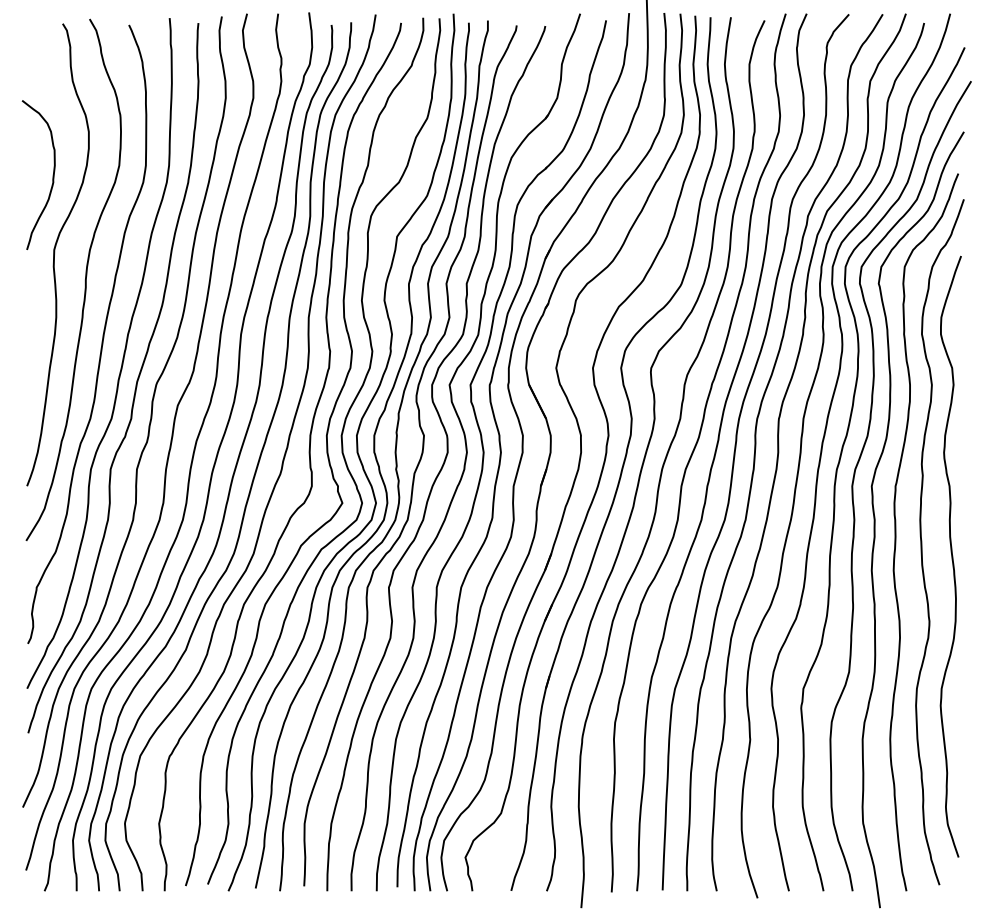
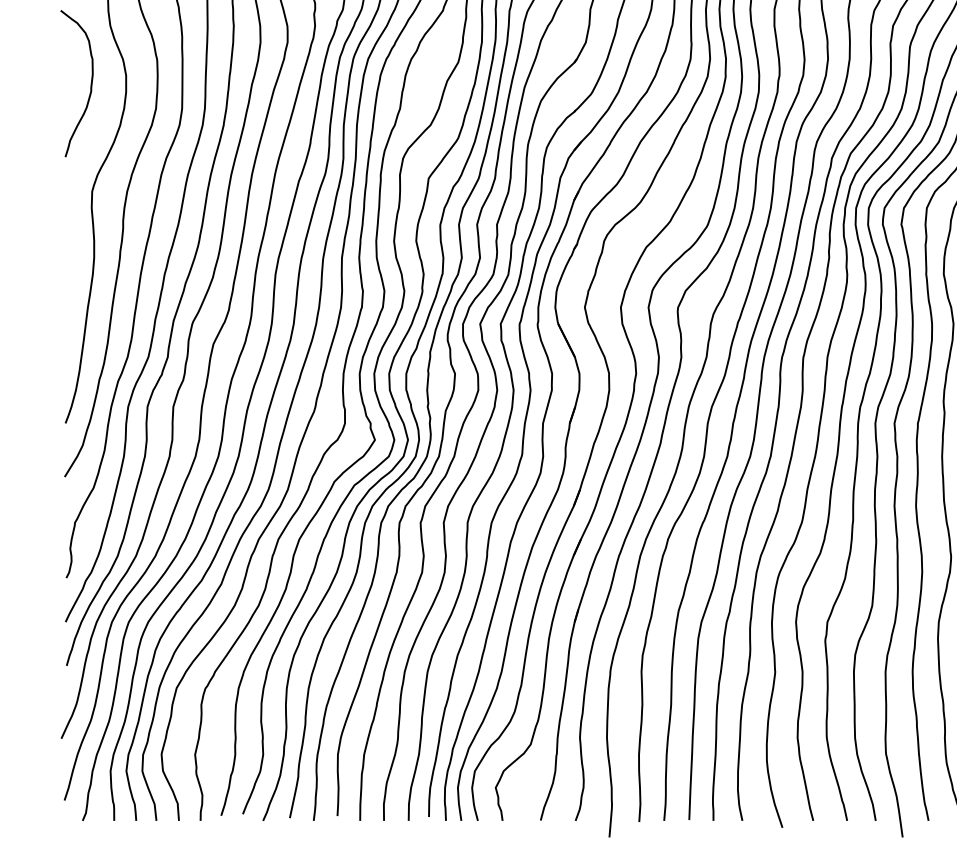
curve: (52, 175) -> (90, 84), moved

